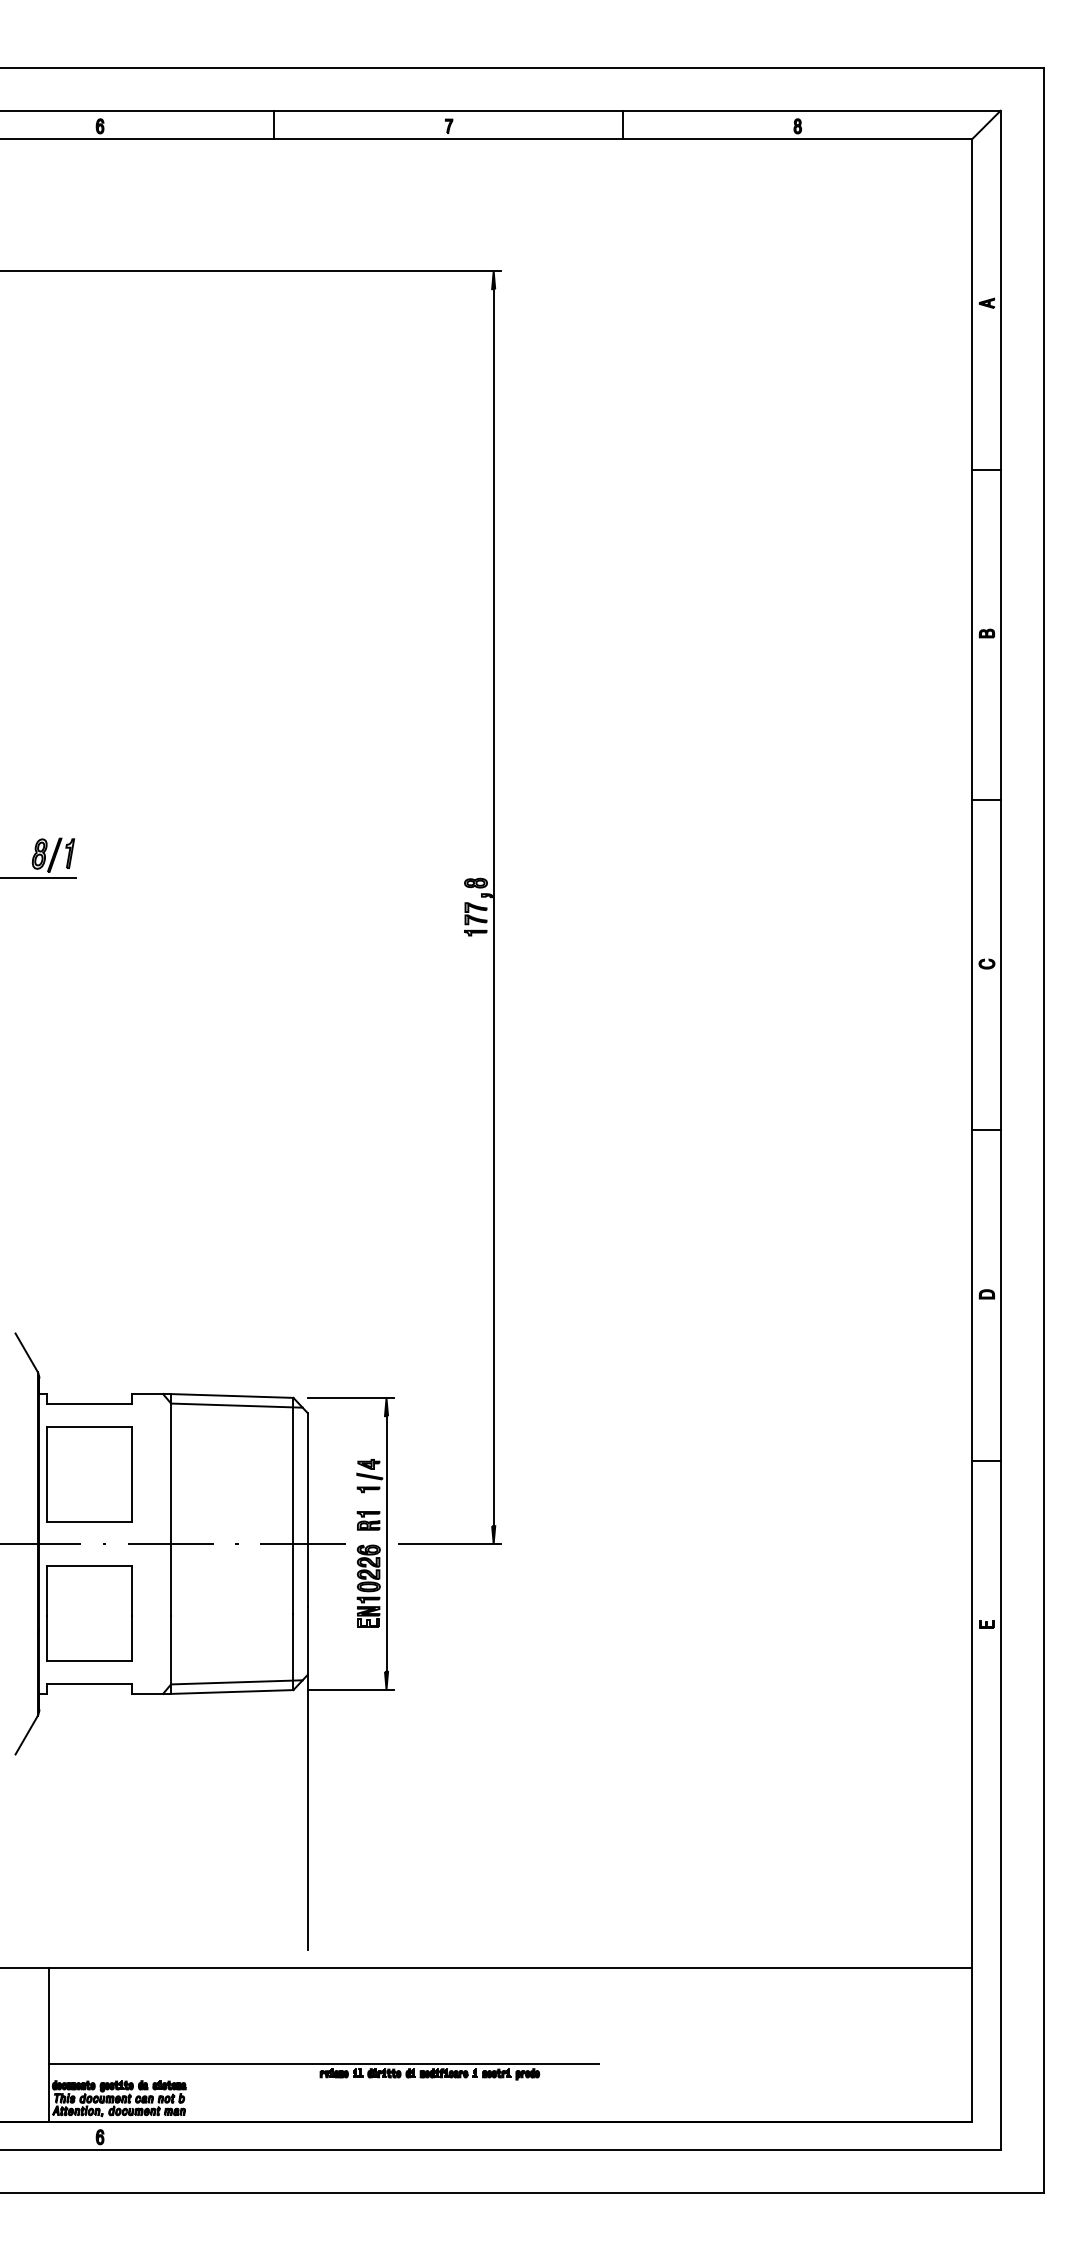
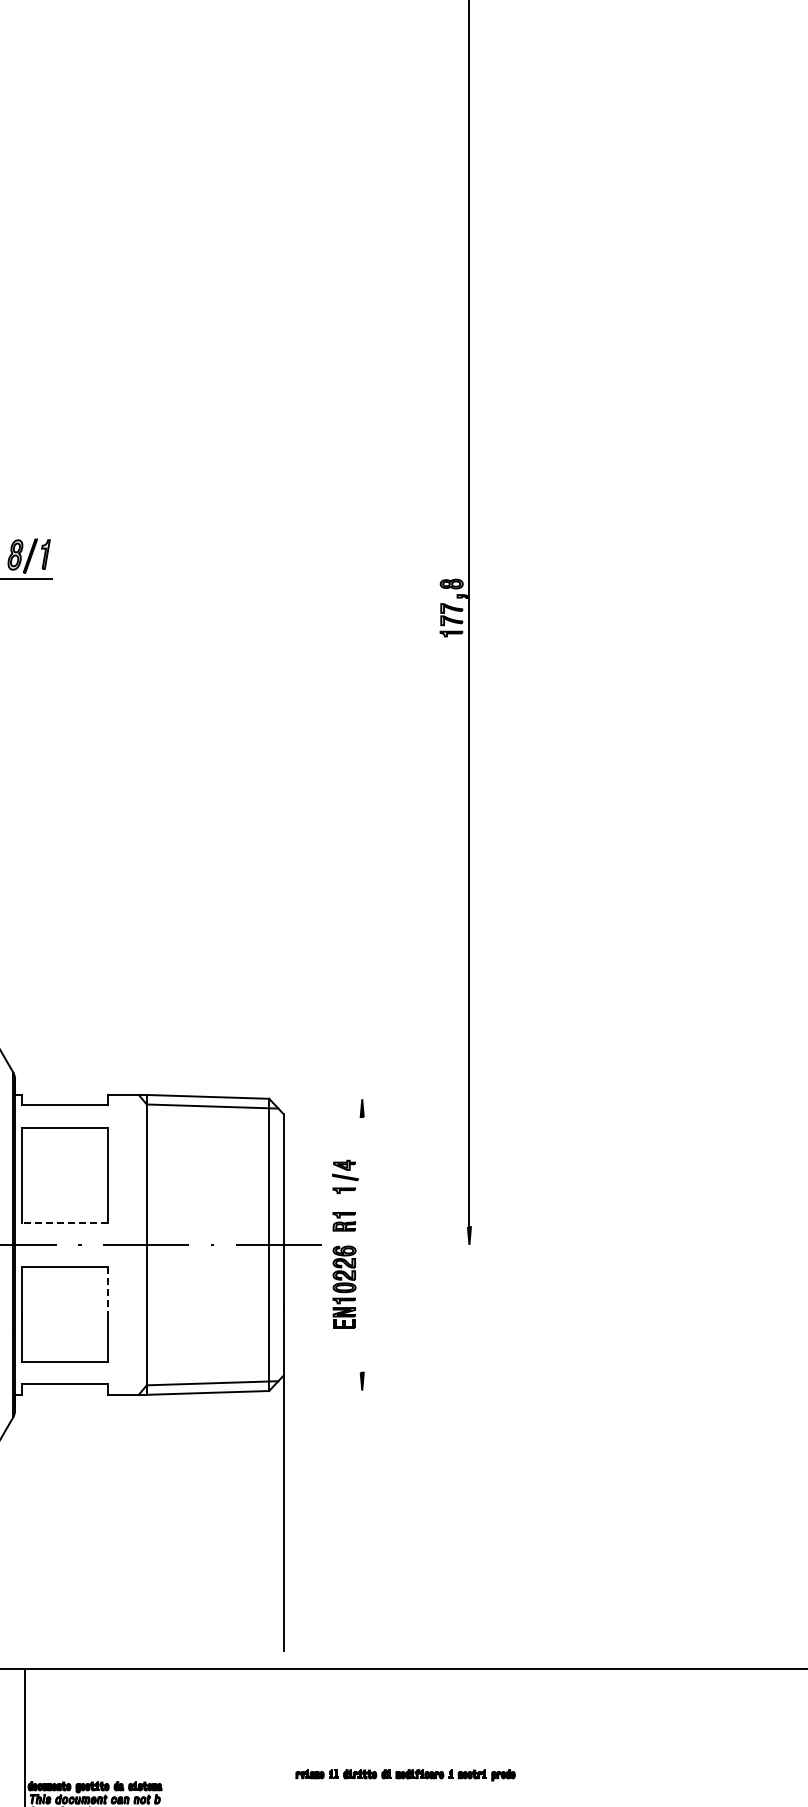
line: (350, 1398) -> (326, 1099), removed
line: (89, 1521) -> (65, 1222), solid -> dashed
line: (386, 1543) -> (362, 1244), removed
line: (449, 1543) -> (425, 1244), removed
line: (132, 1591) -> (108, 1292), solid -> dashed
line: (350, 1689) -> (326, 1390), removed
line: (323, 2064) -> (299, 1765), removed

